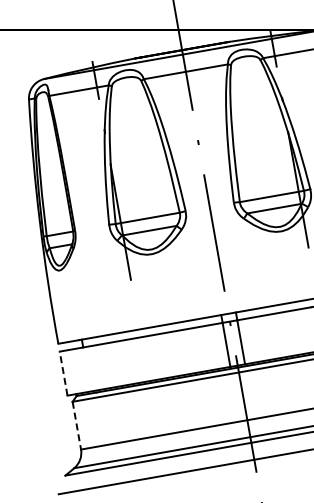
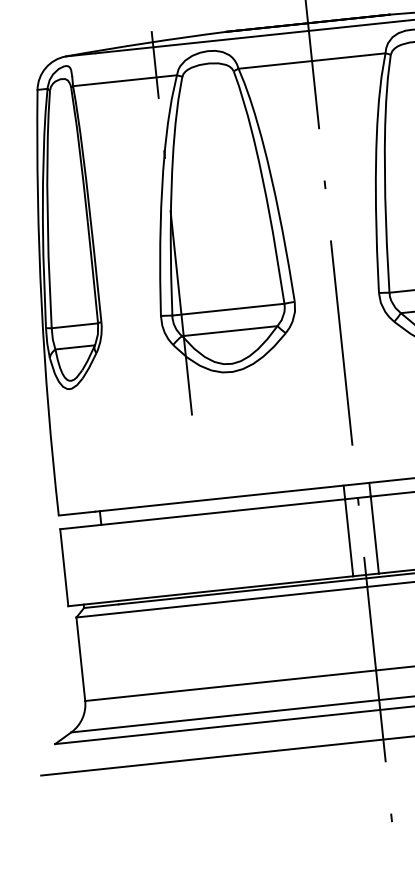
line: (63, 373) -> (64, 567), dashed -> solid
line: (76, 426) -> (80, 660), dashed -> solid

